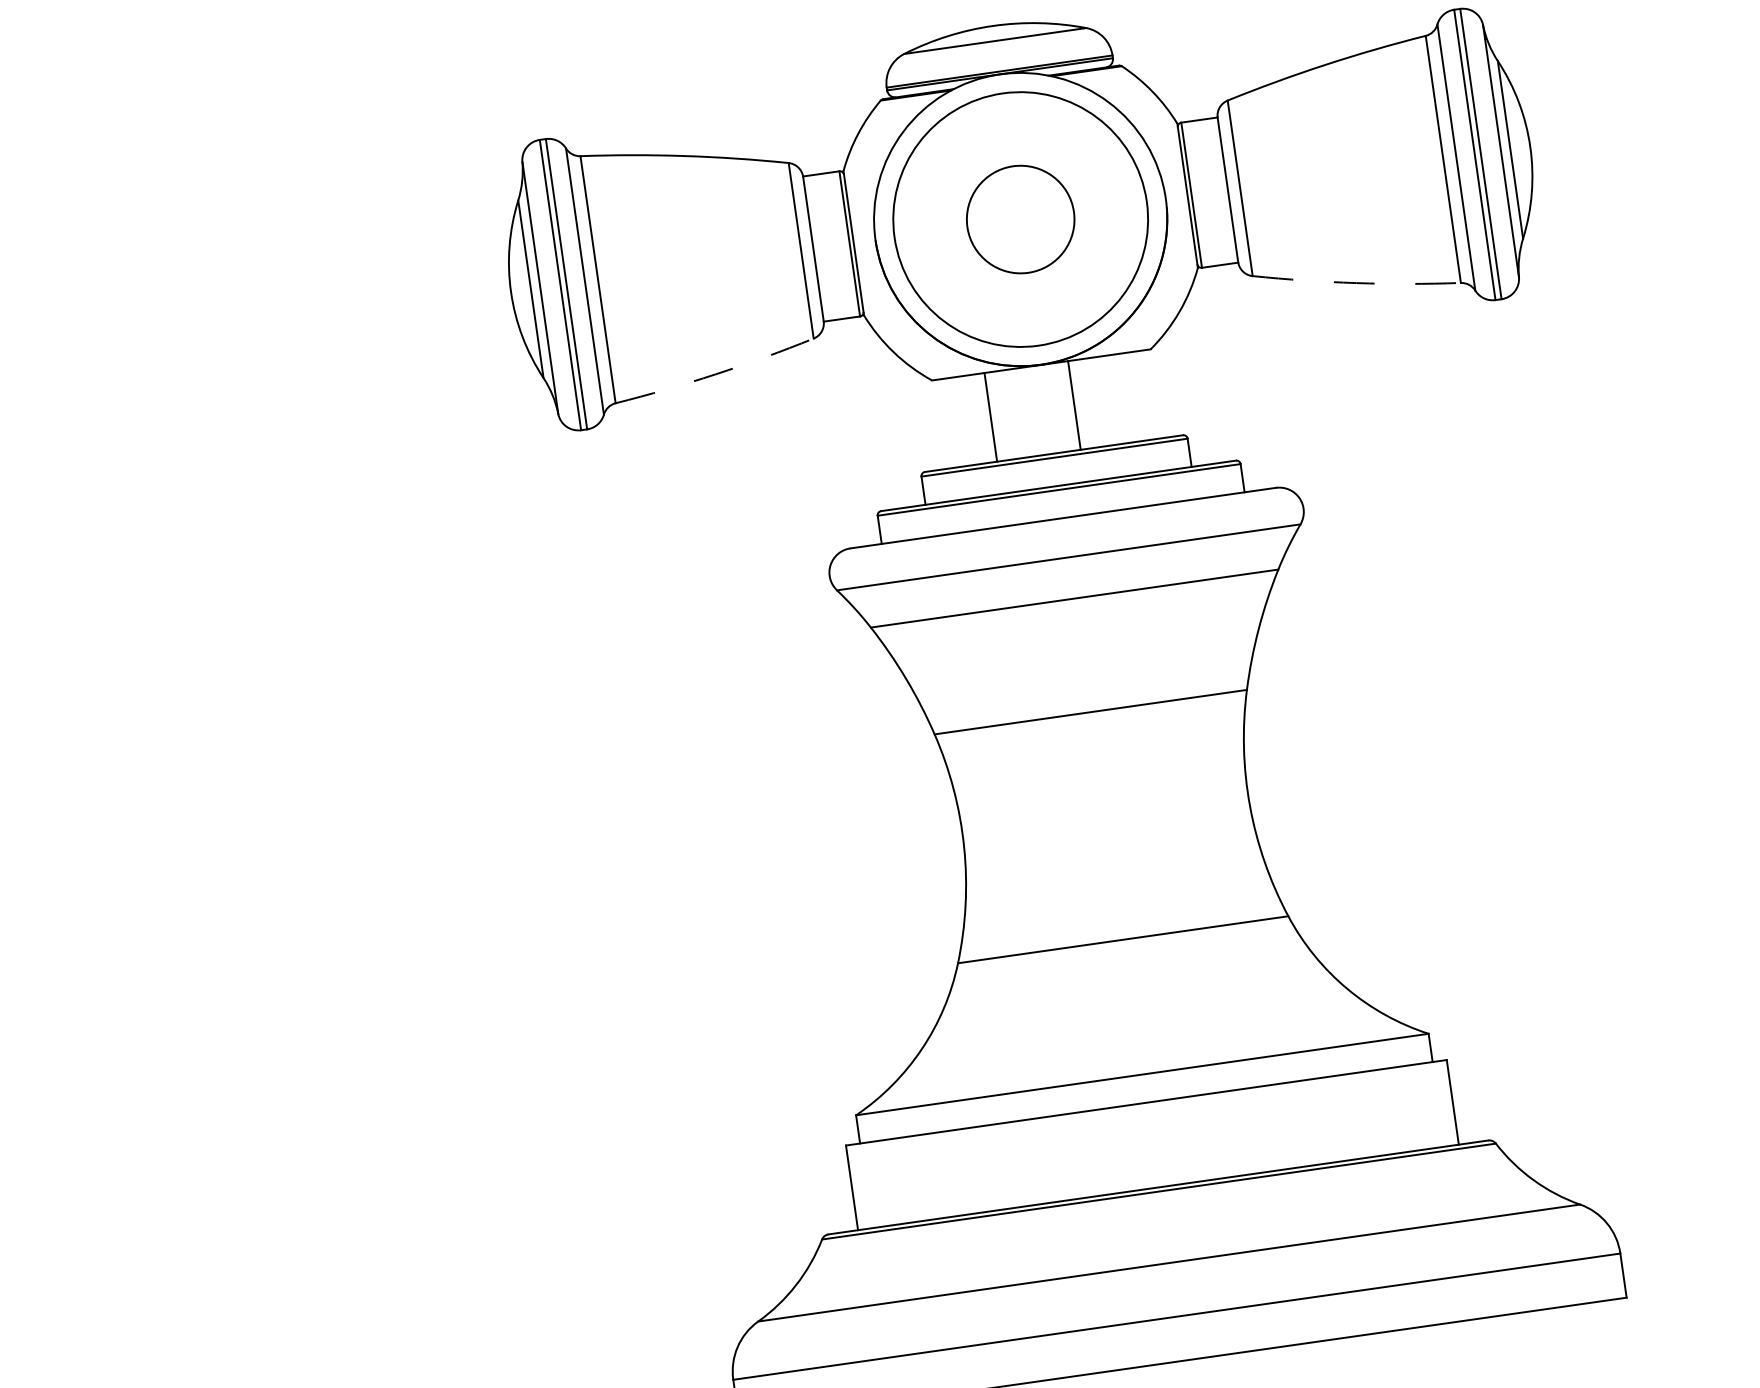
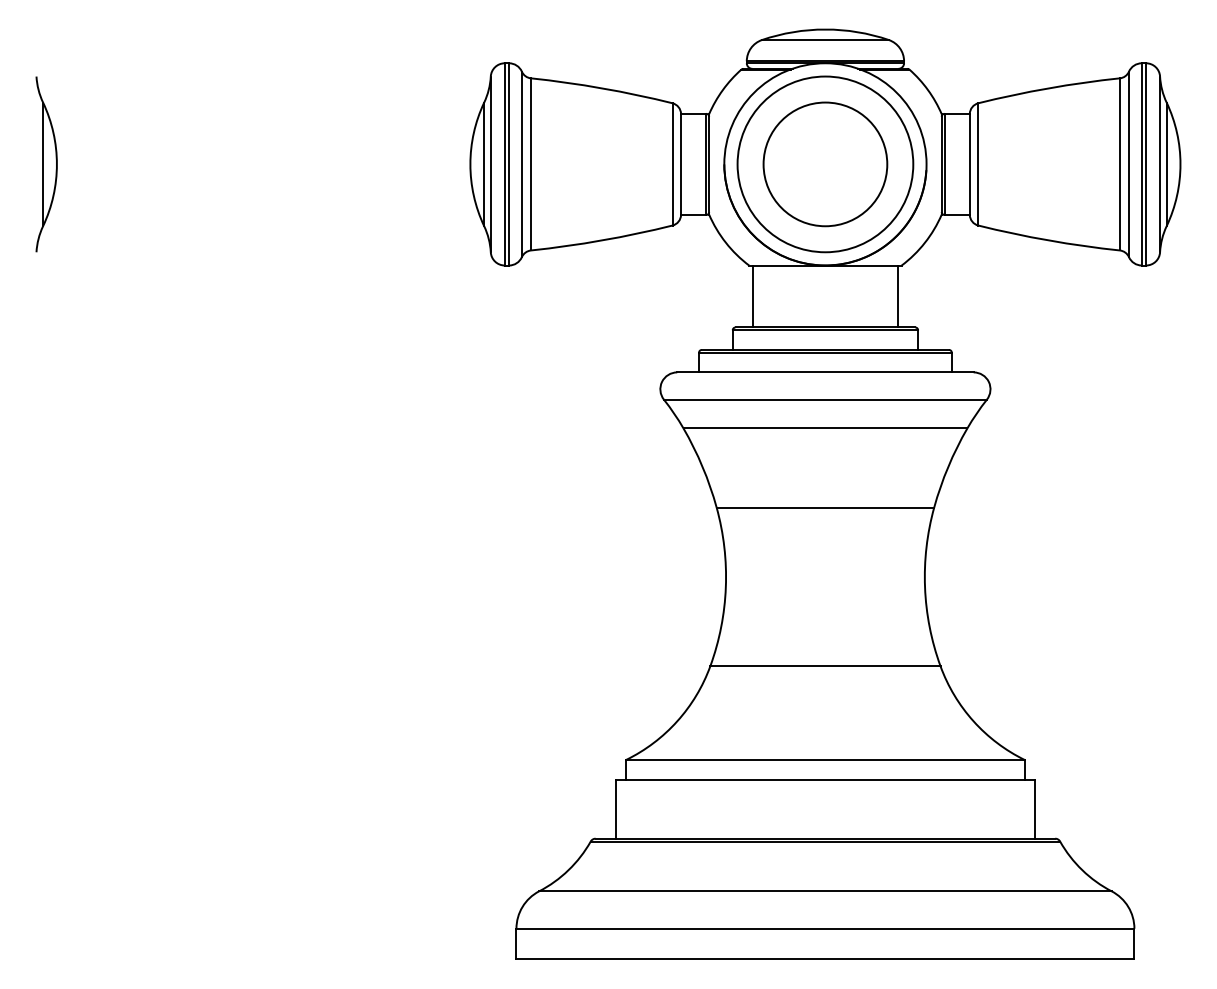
circle: (1020, 219) -> (825, 164), size x1.67
arc: (1356, 283) -> (1048, 240), dashed -> solid
arc: (716, 374) -> (602, 240), dashed -> solid
line: (1075, 405) -> (898, 296), moved
line: (990, 417) -> (752, 296), moved

